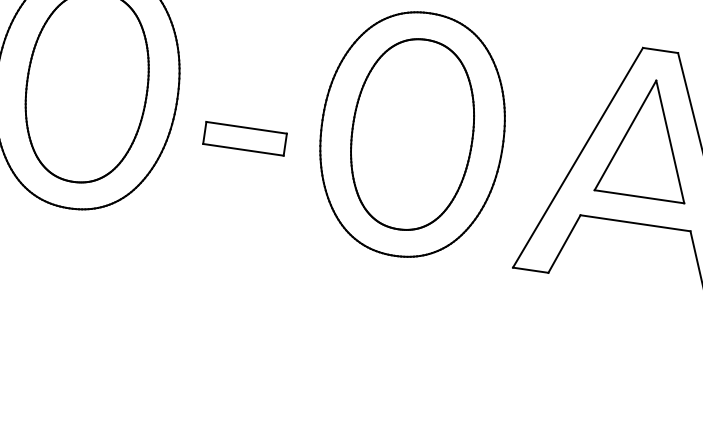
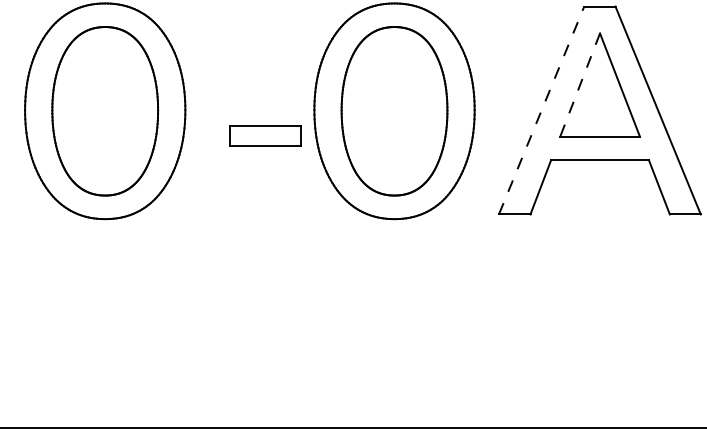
line: (624, 135) -> (579, 85), solid -> dashed
part: (245, 137) -> (265, 135), moved
line: (577, 157) -> (541, 110), solid -> dashed

